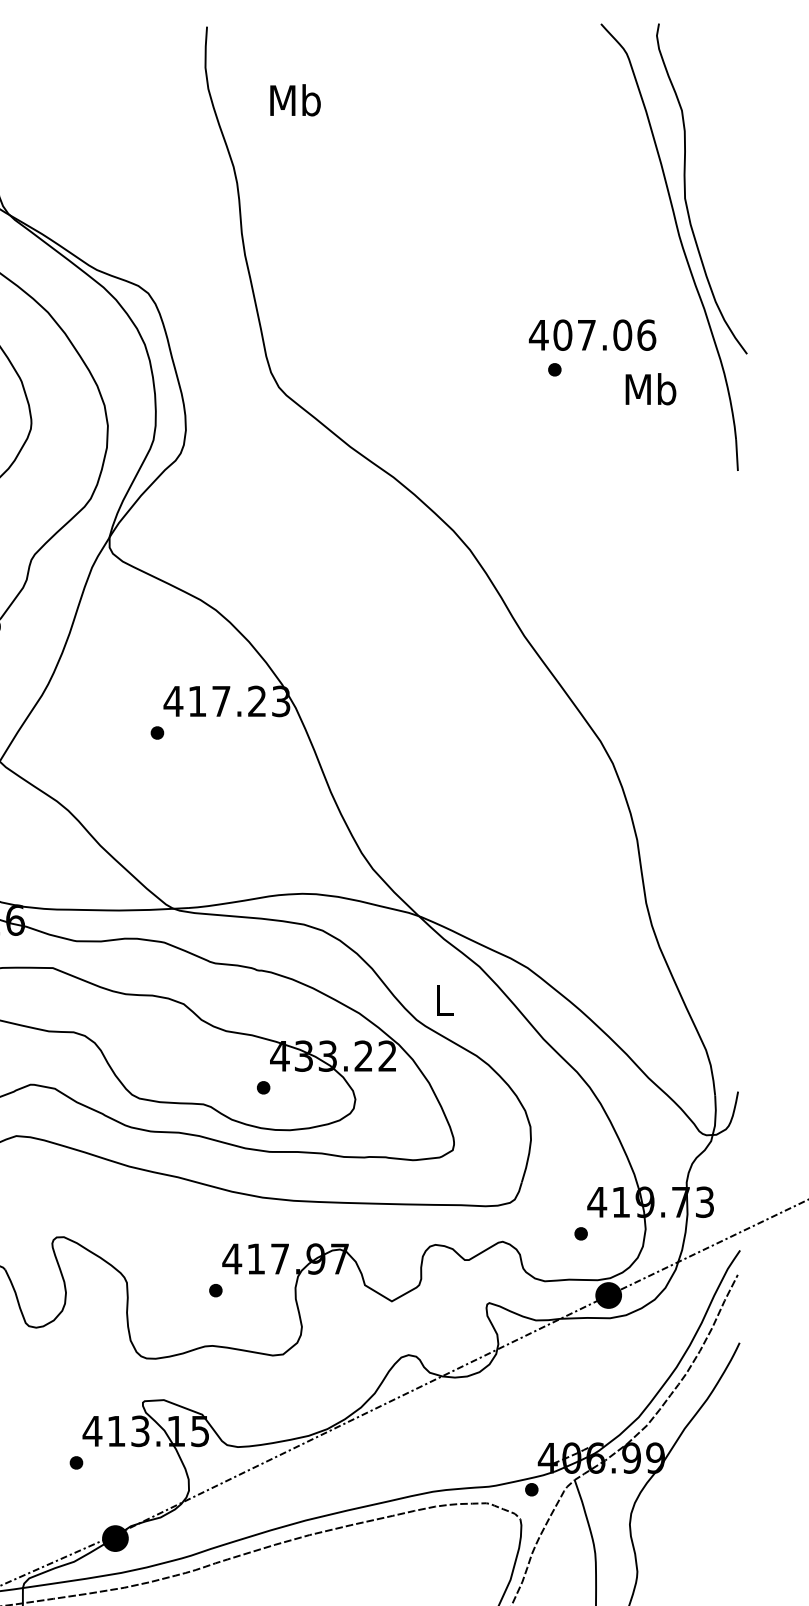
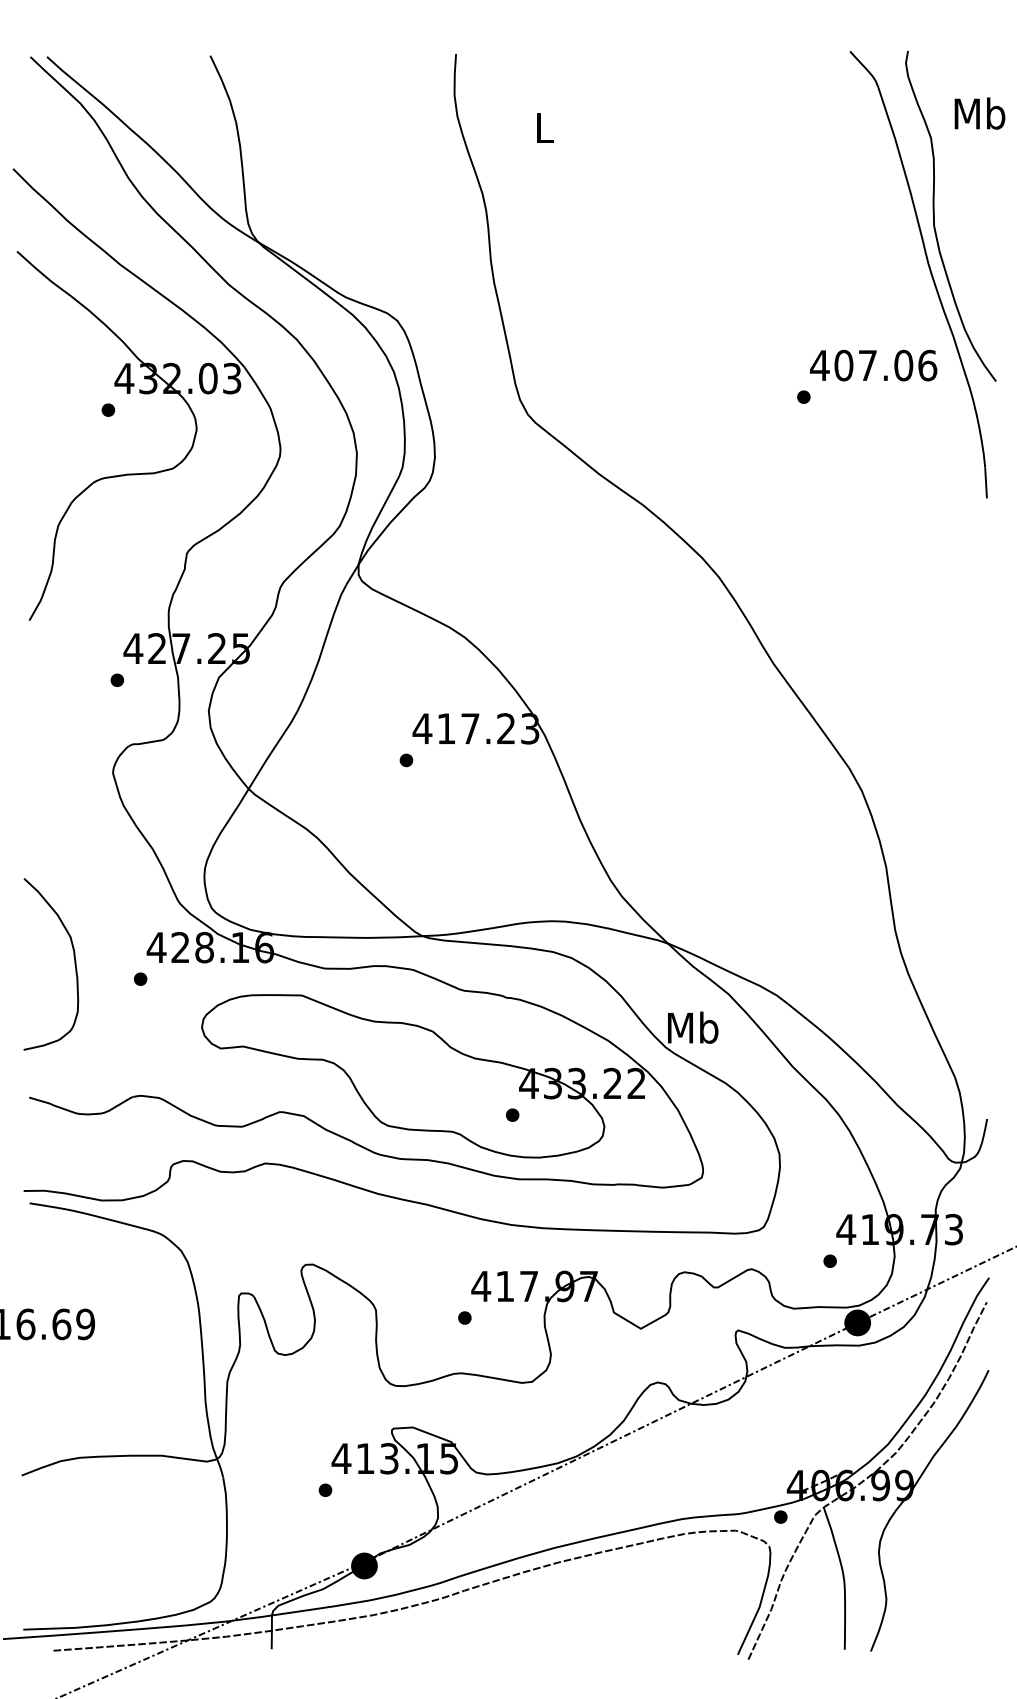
text: (295, 100) -> (544, 127), Mb -> L
text: (592, 335) -> (873, 365), moved
text: (650, 389) -> (979, 113), moved
text: (444, 1000) -> (693, 1027), L -> Mb

